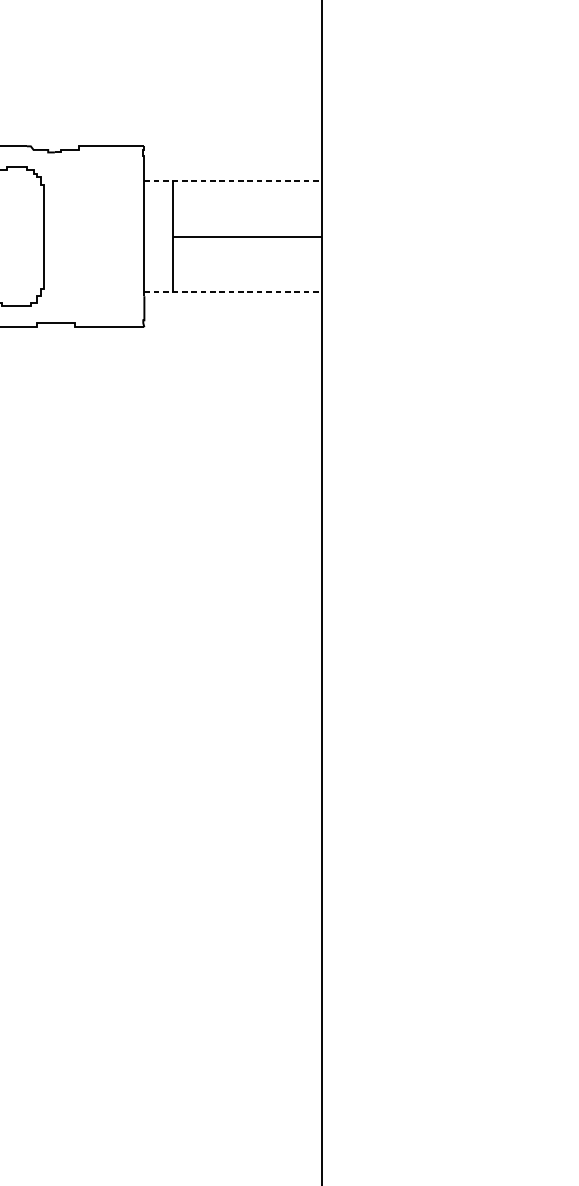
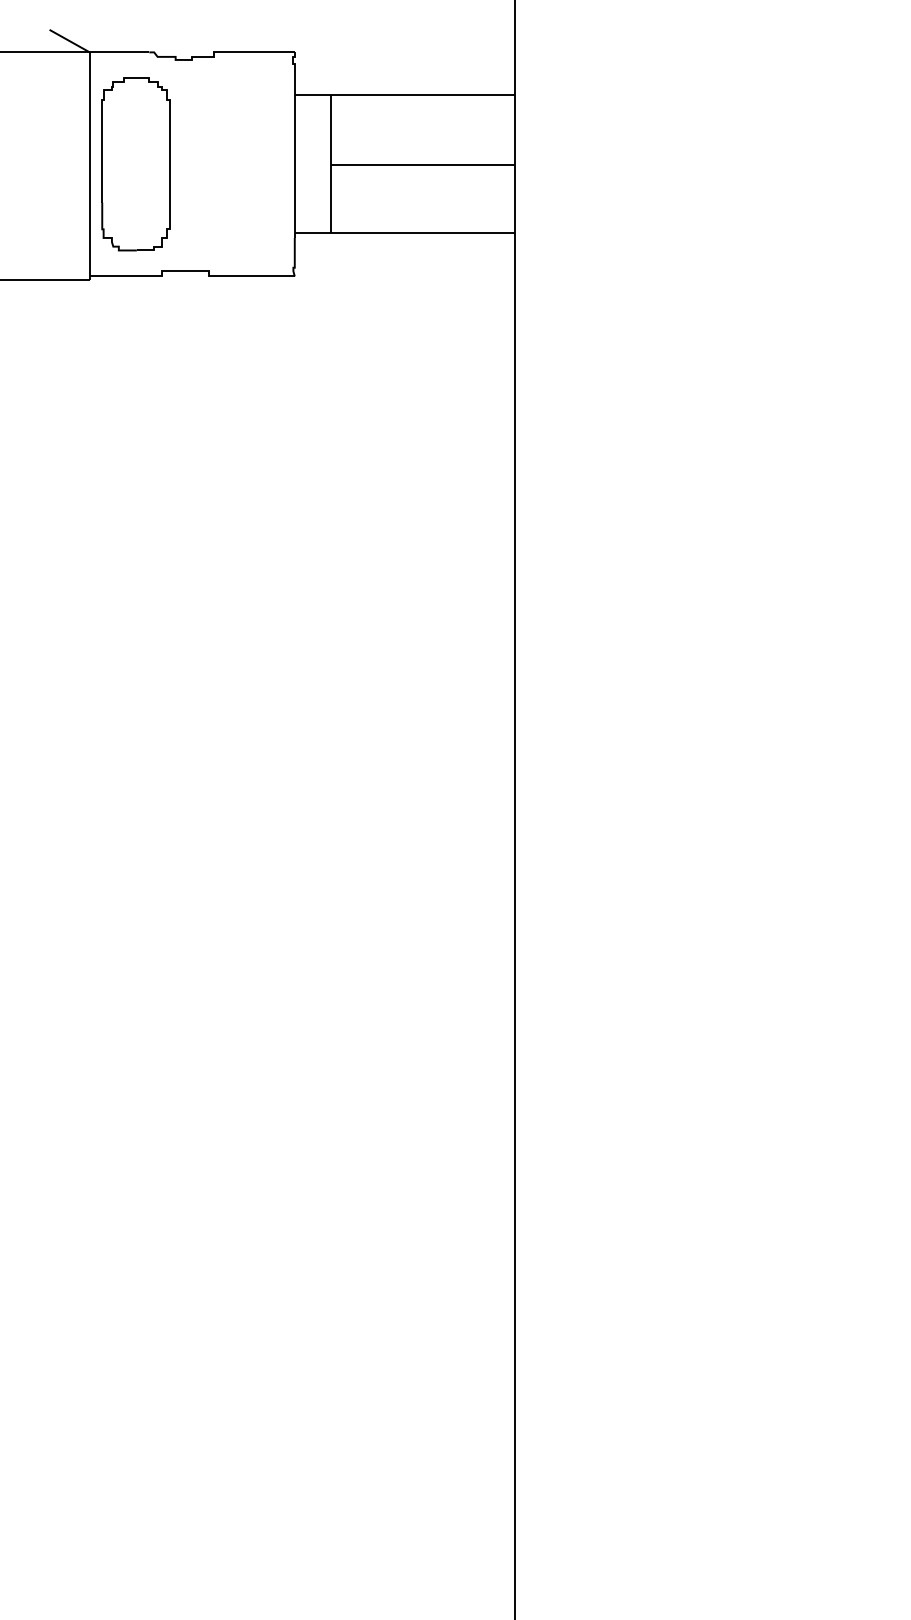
line: (233, 181) -> (405, 95), dashed -> solid
line: (233, 292) -> (405, 233), dashed -> solid

